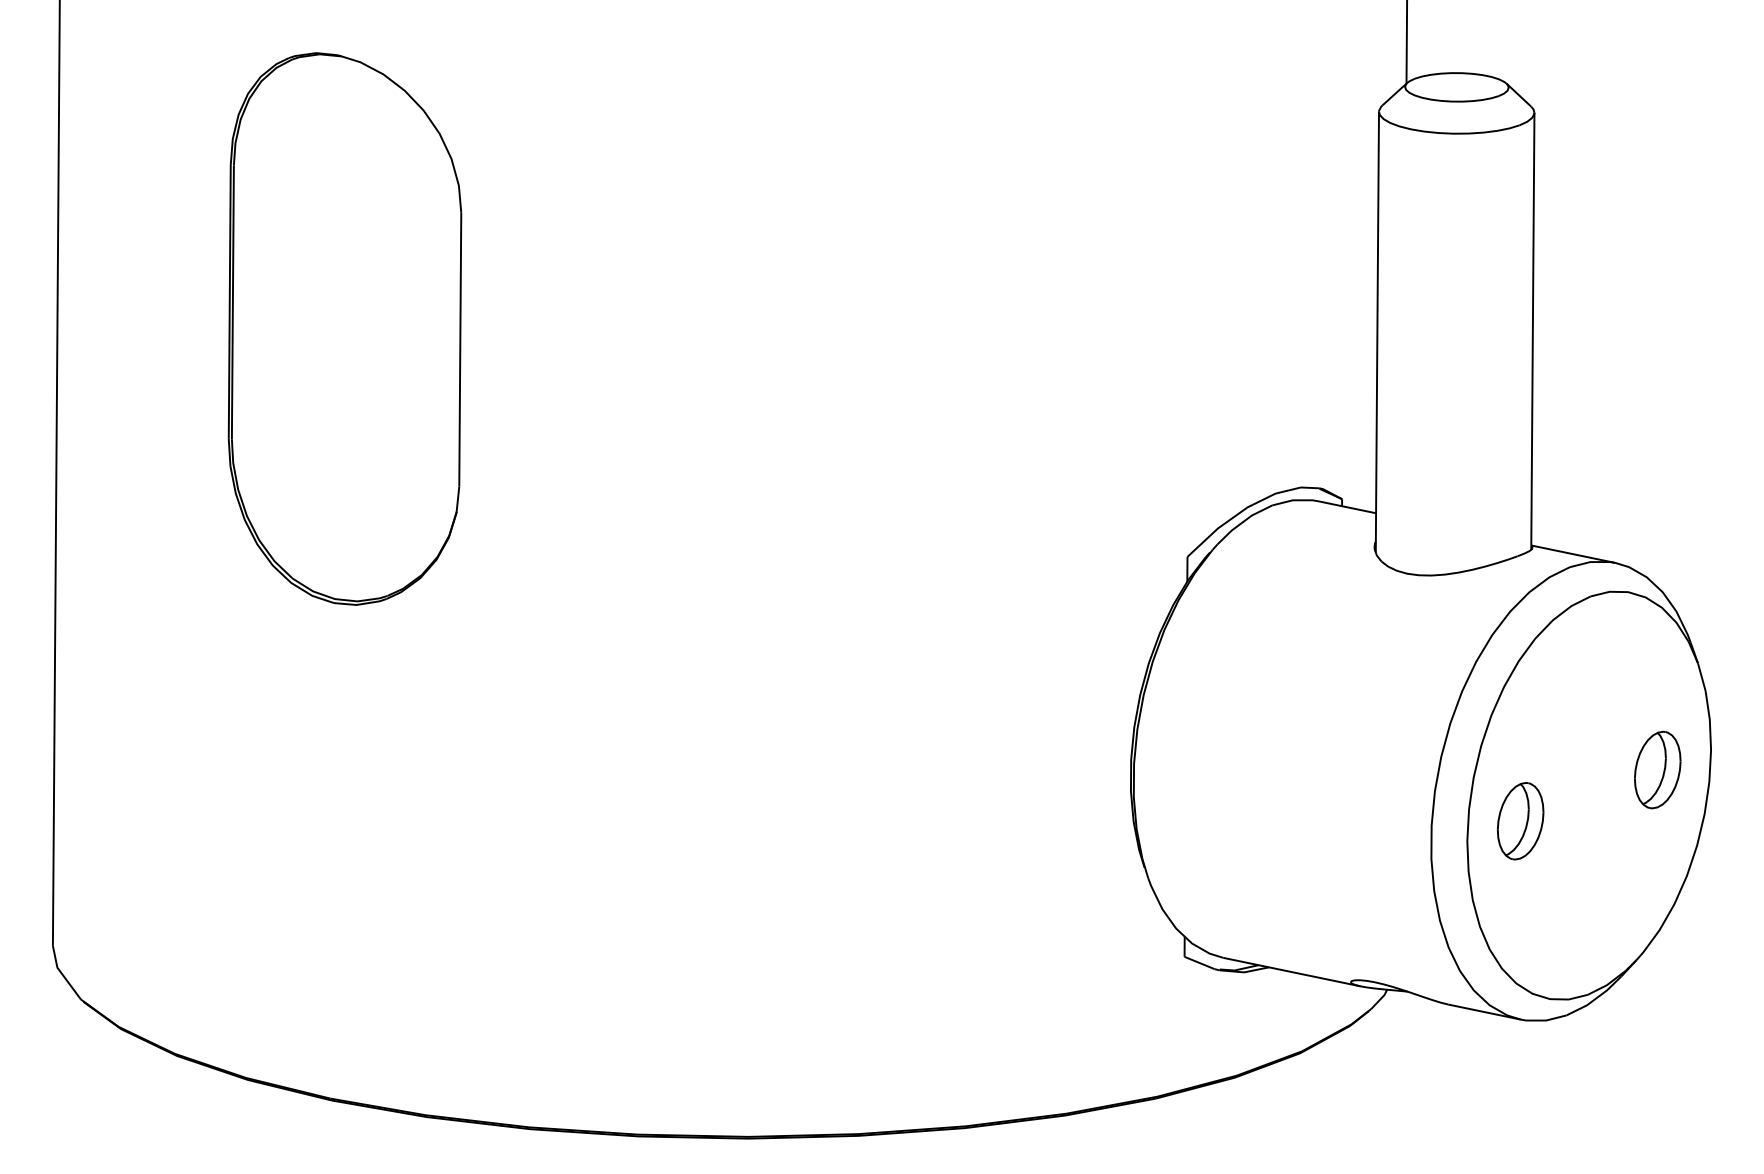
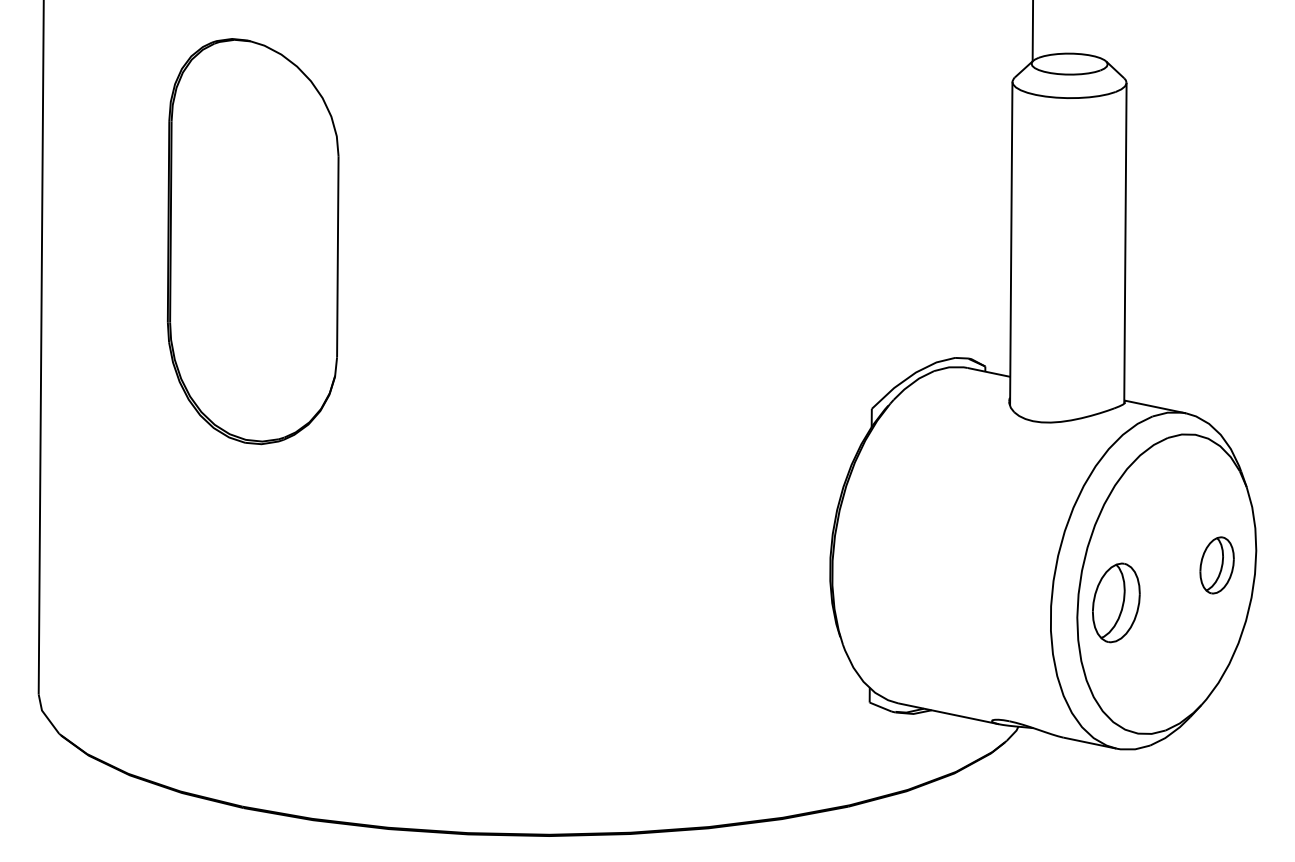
part: (1520, 821) -> (1116, 603), size x1.4

